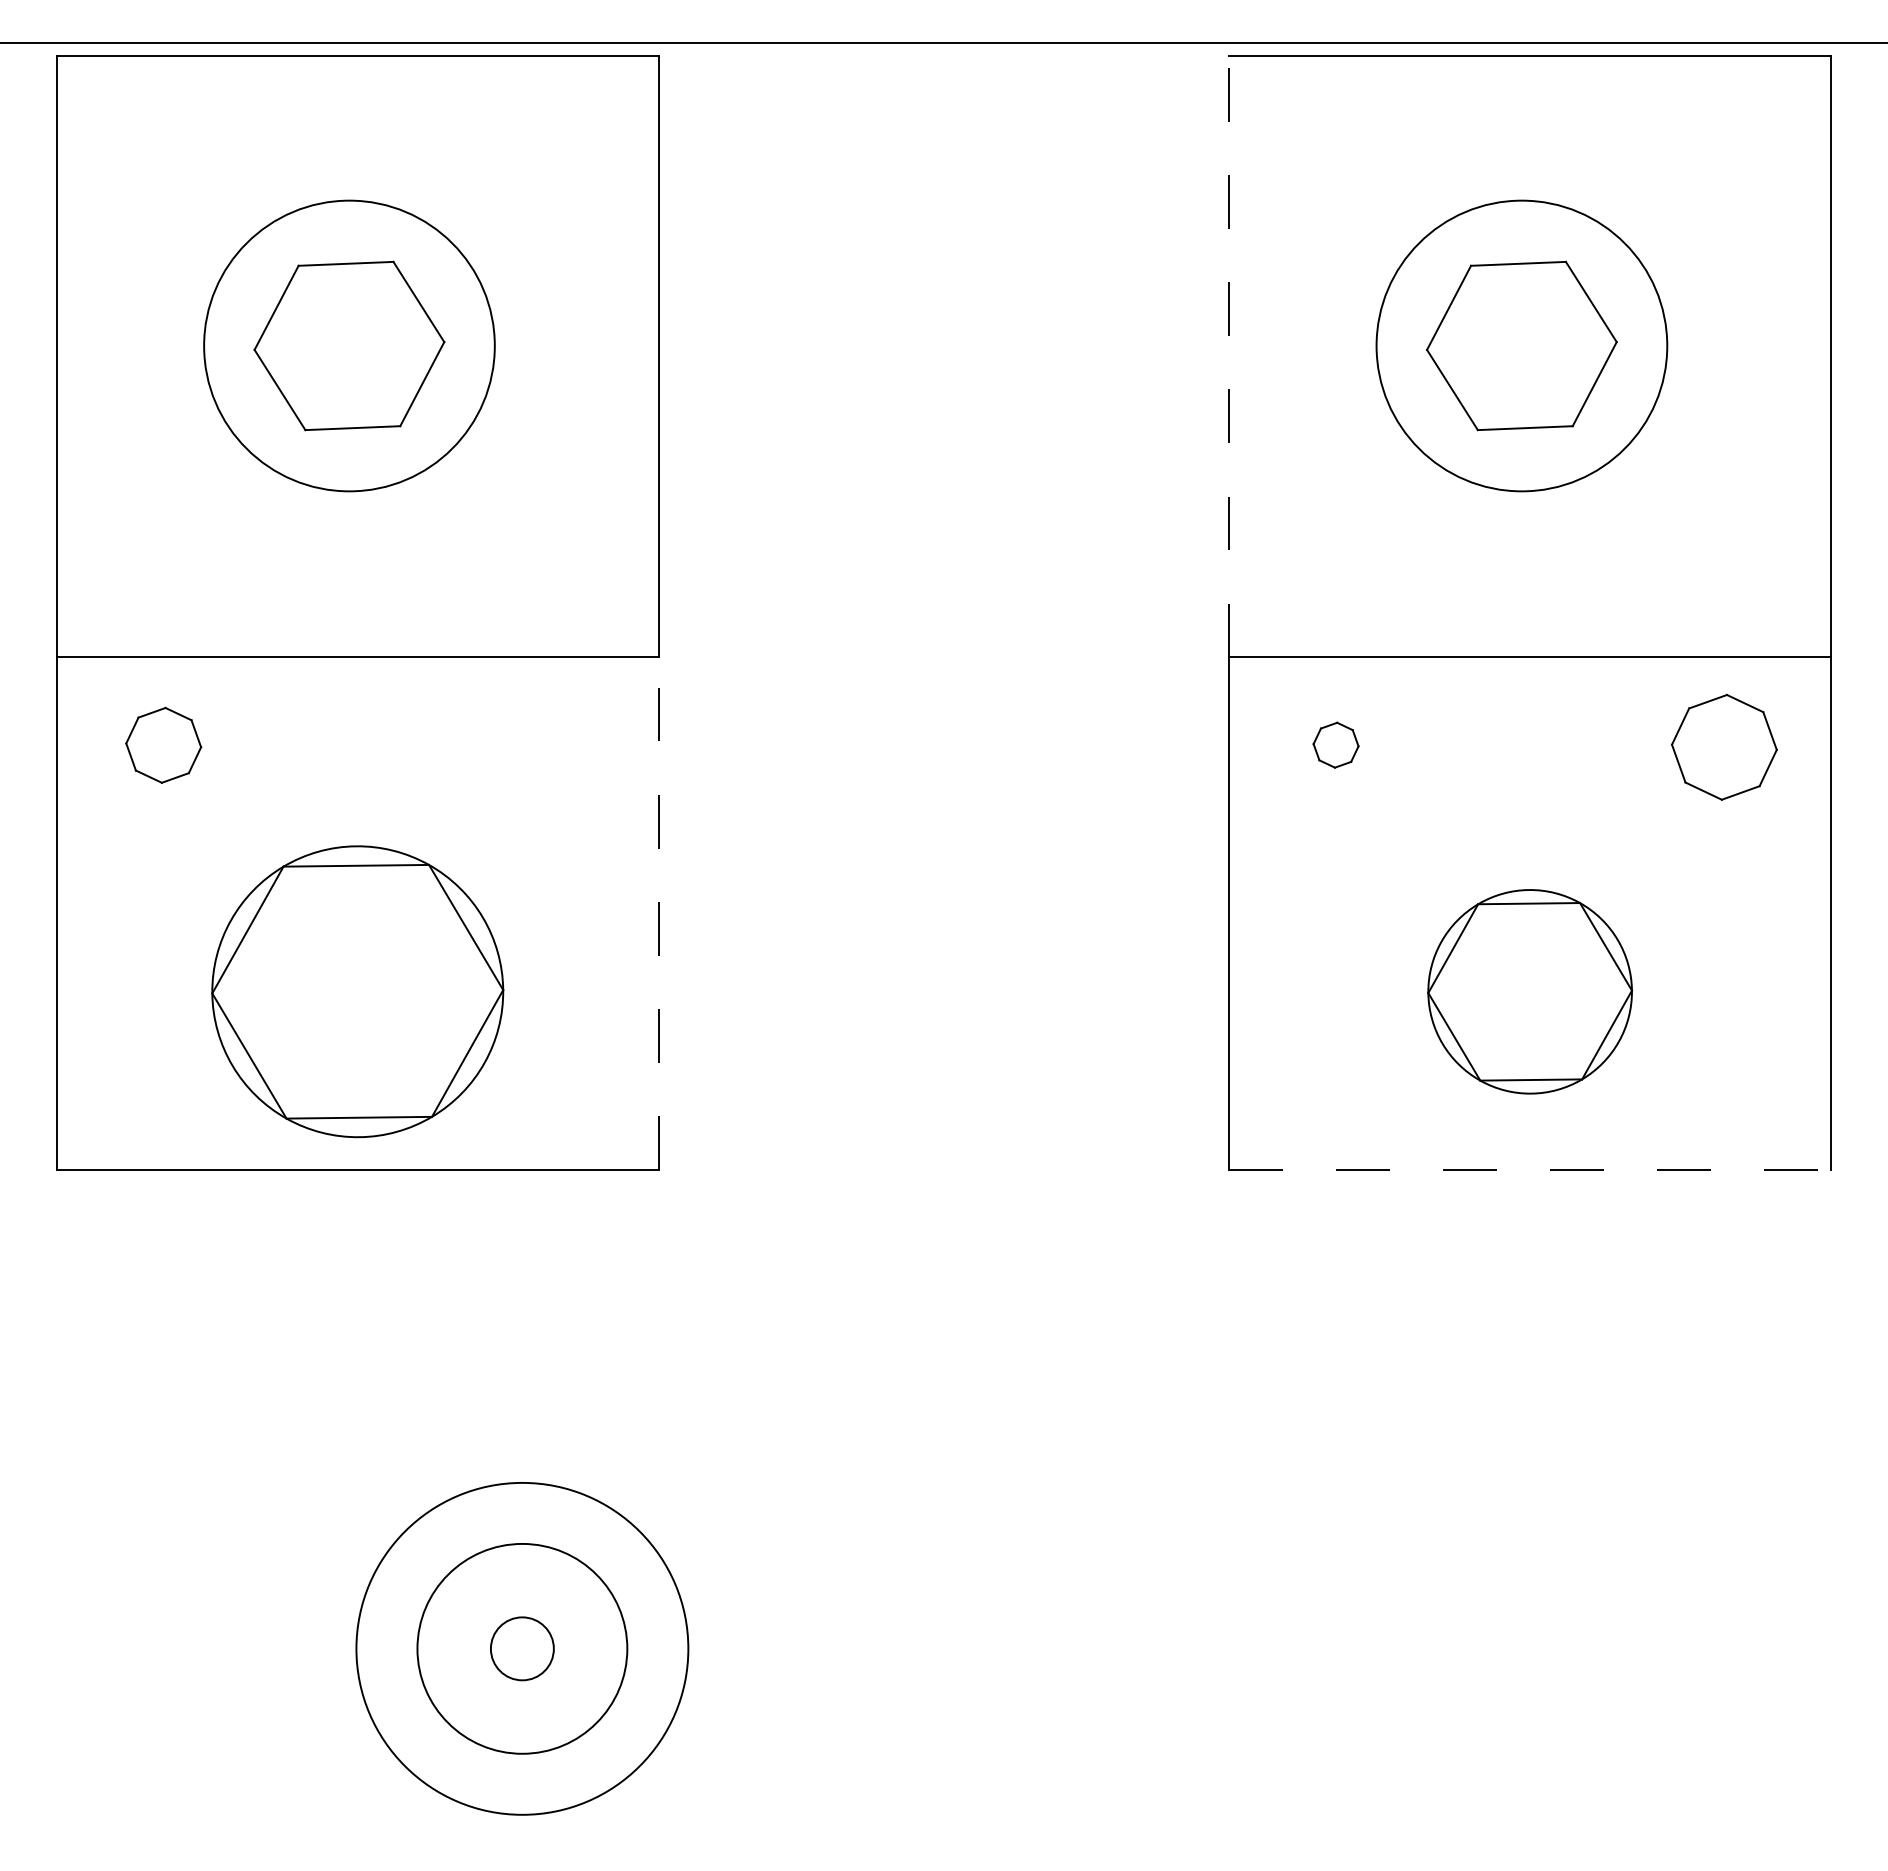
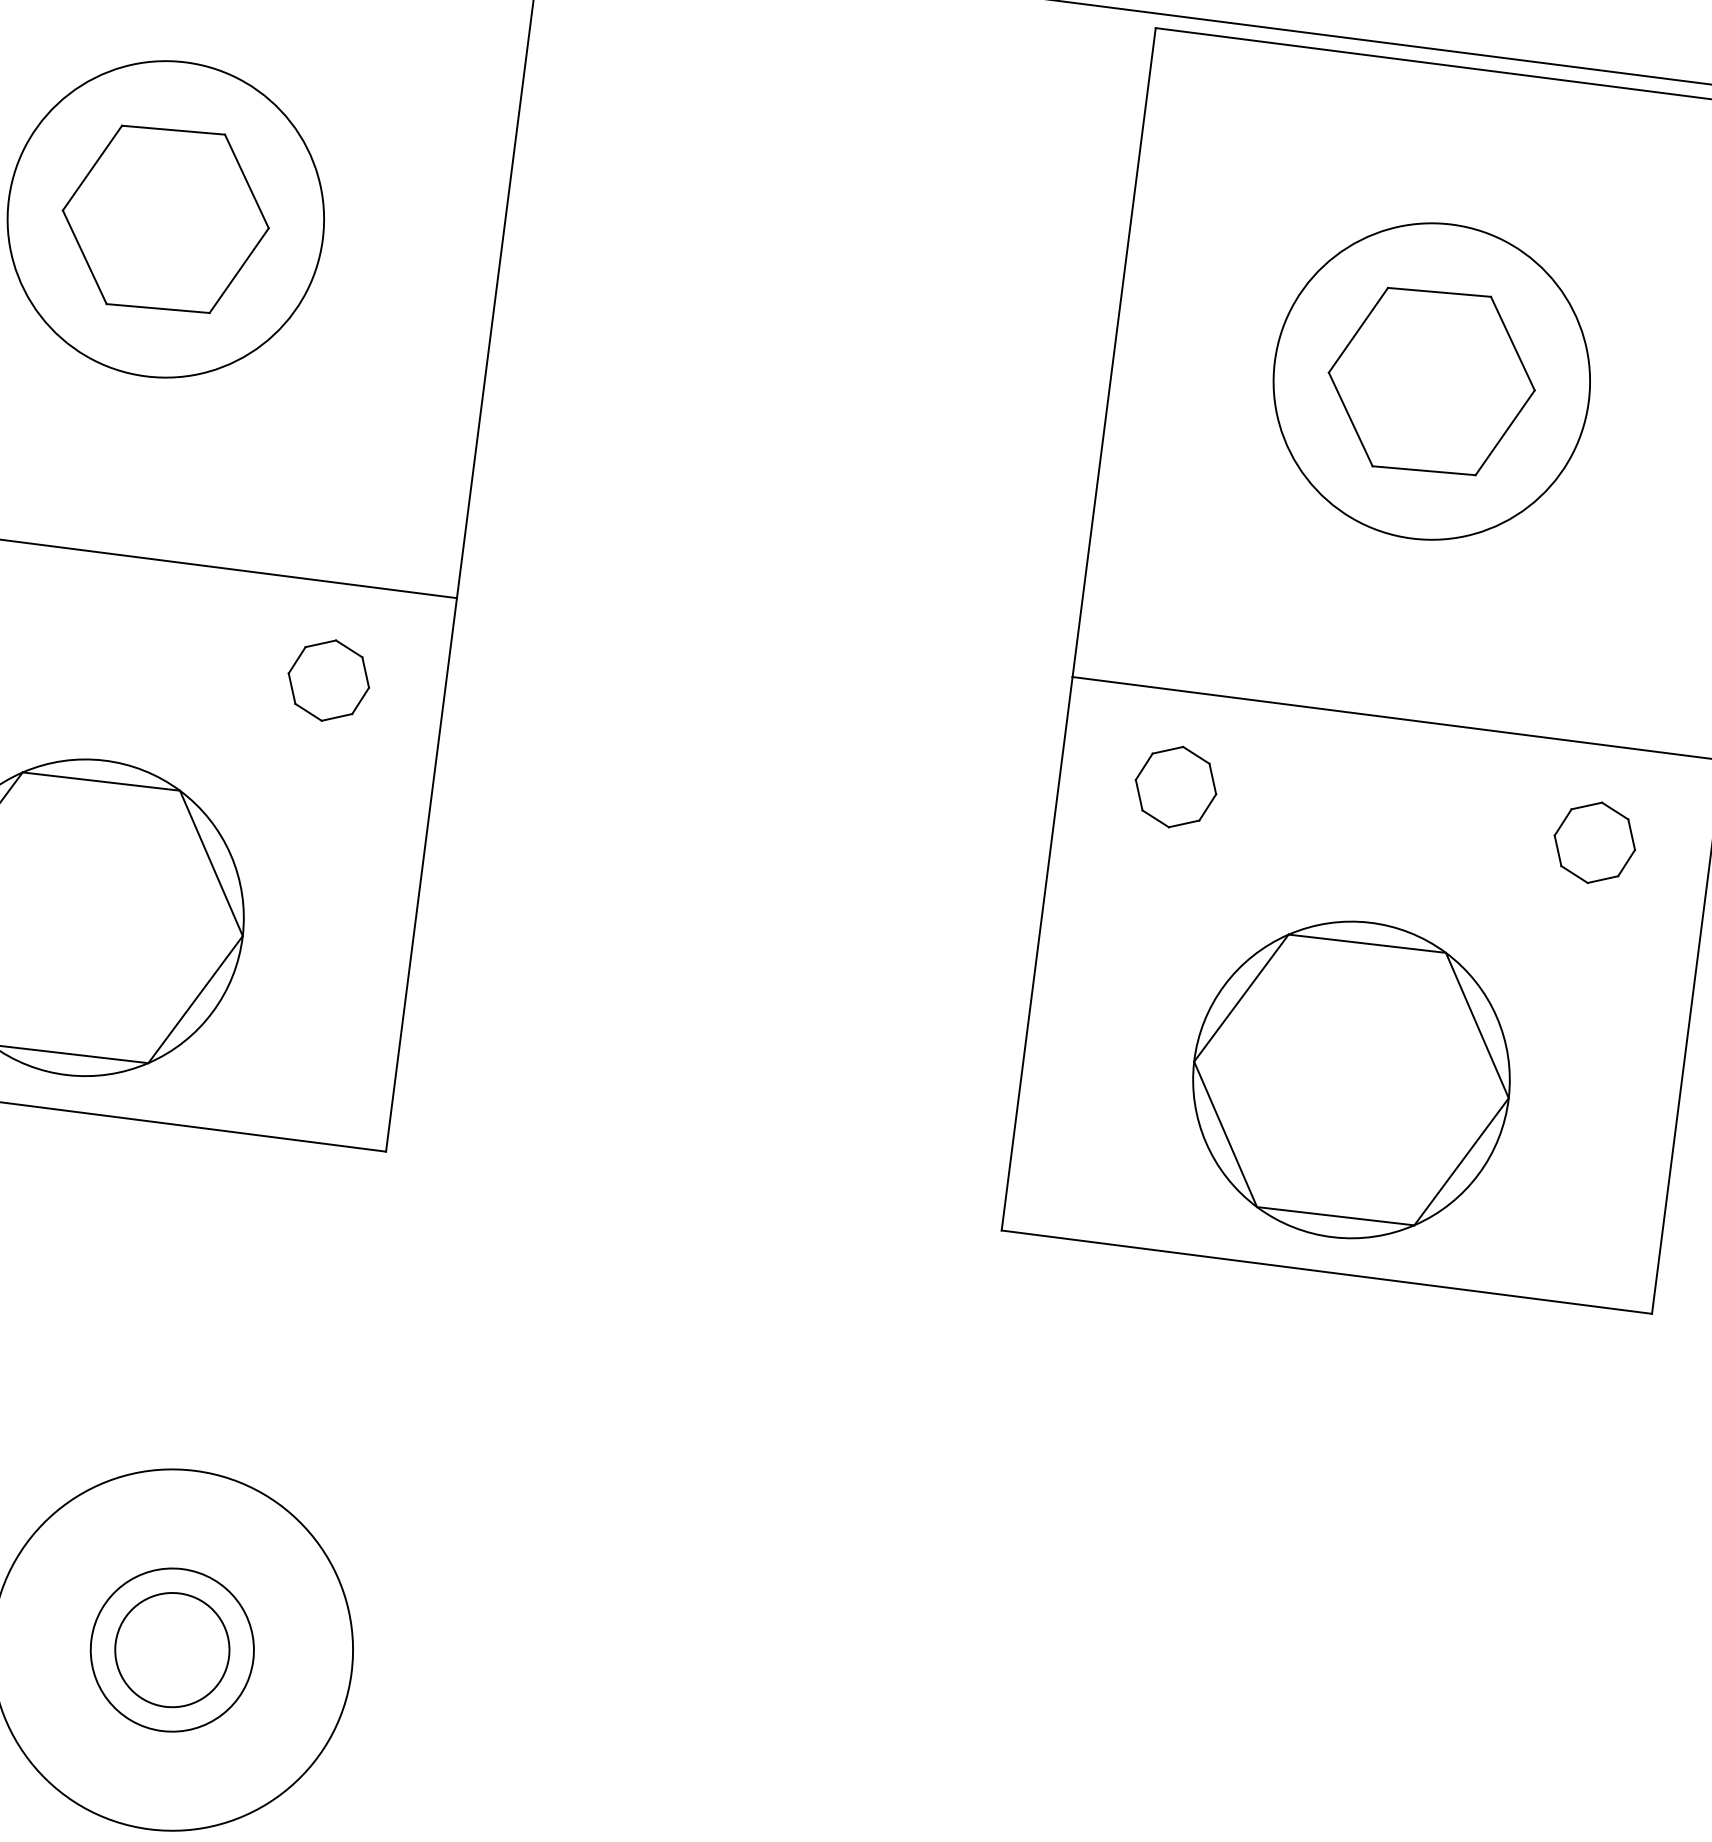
line: (1229, 356) -> (1114, 352), dashed -> solid
part: (1335, 744) -> (1175, 786), size x1.67
part: (551, 746) -> (328, 679), added
part: (1723, 746) -> (1594, 841), size x0.71
line: (658, 912) -> (421, 873), dashed -> solid
part: (1529, 991) -> (1350, 1079), size x1.43
line: (1530, 1169) -> (1327, 1271), dashed -> solid
circle: (521, 1648) -> (171, 1649), size x1.67
circle: (522, 1648) -> (172, 1649), size x0.71

